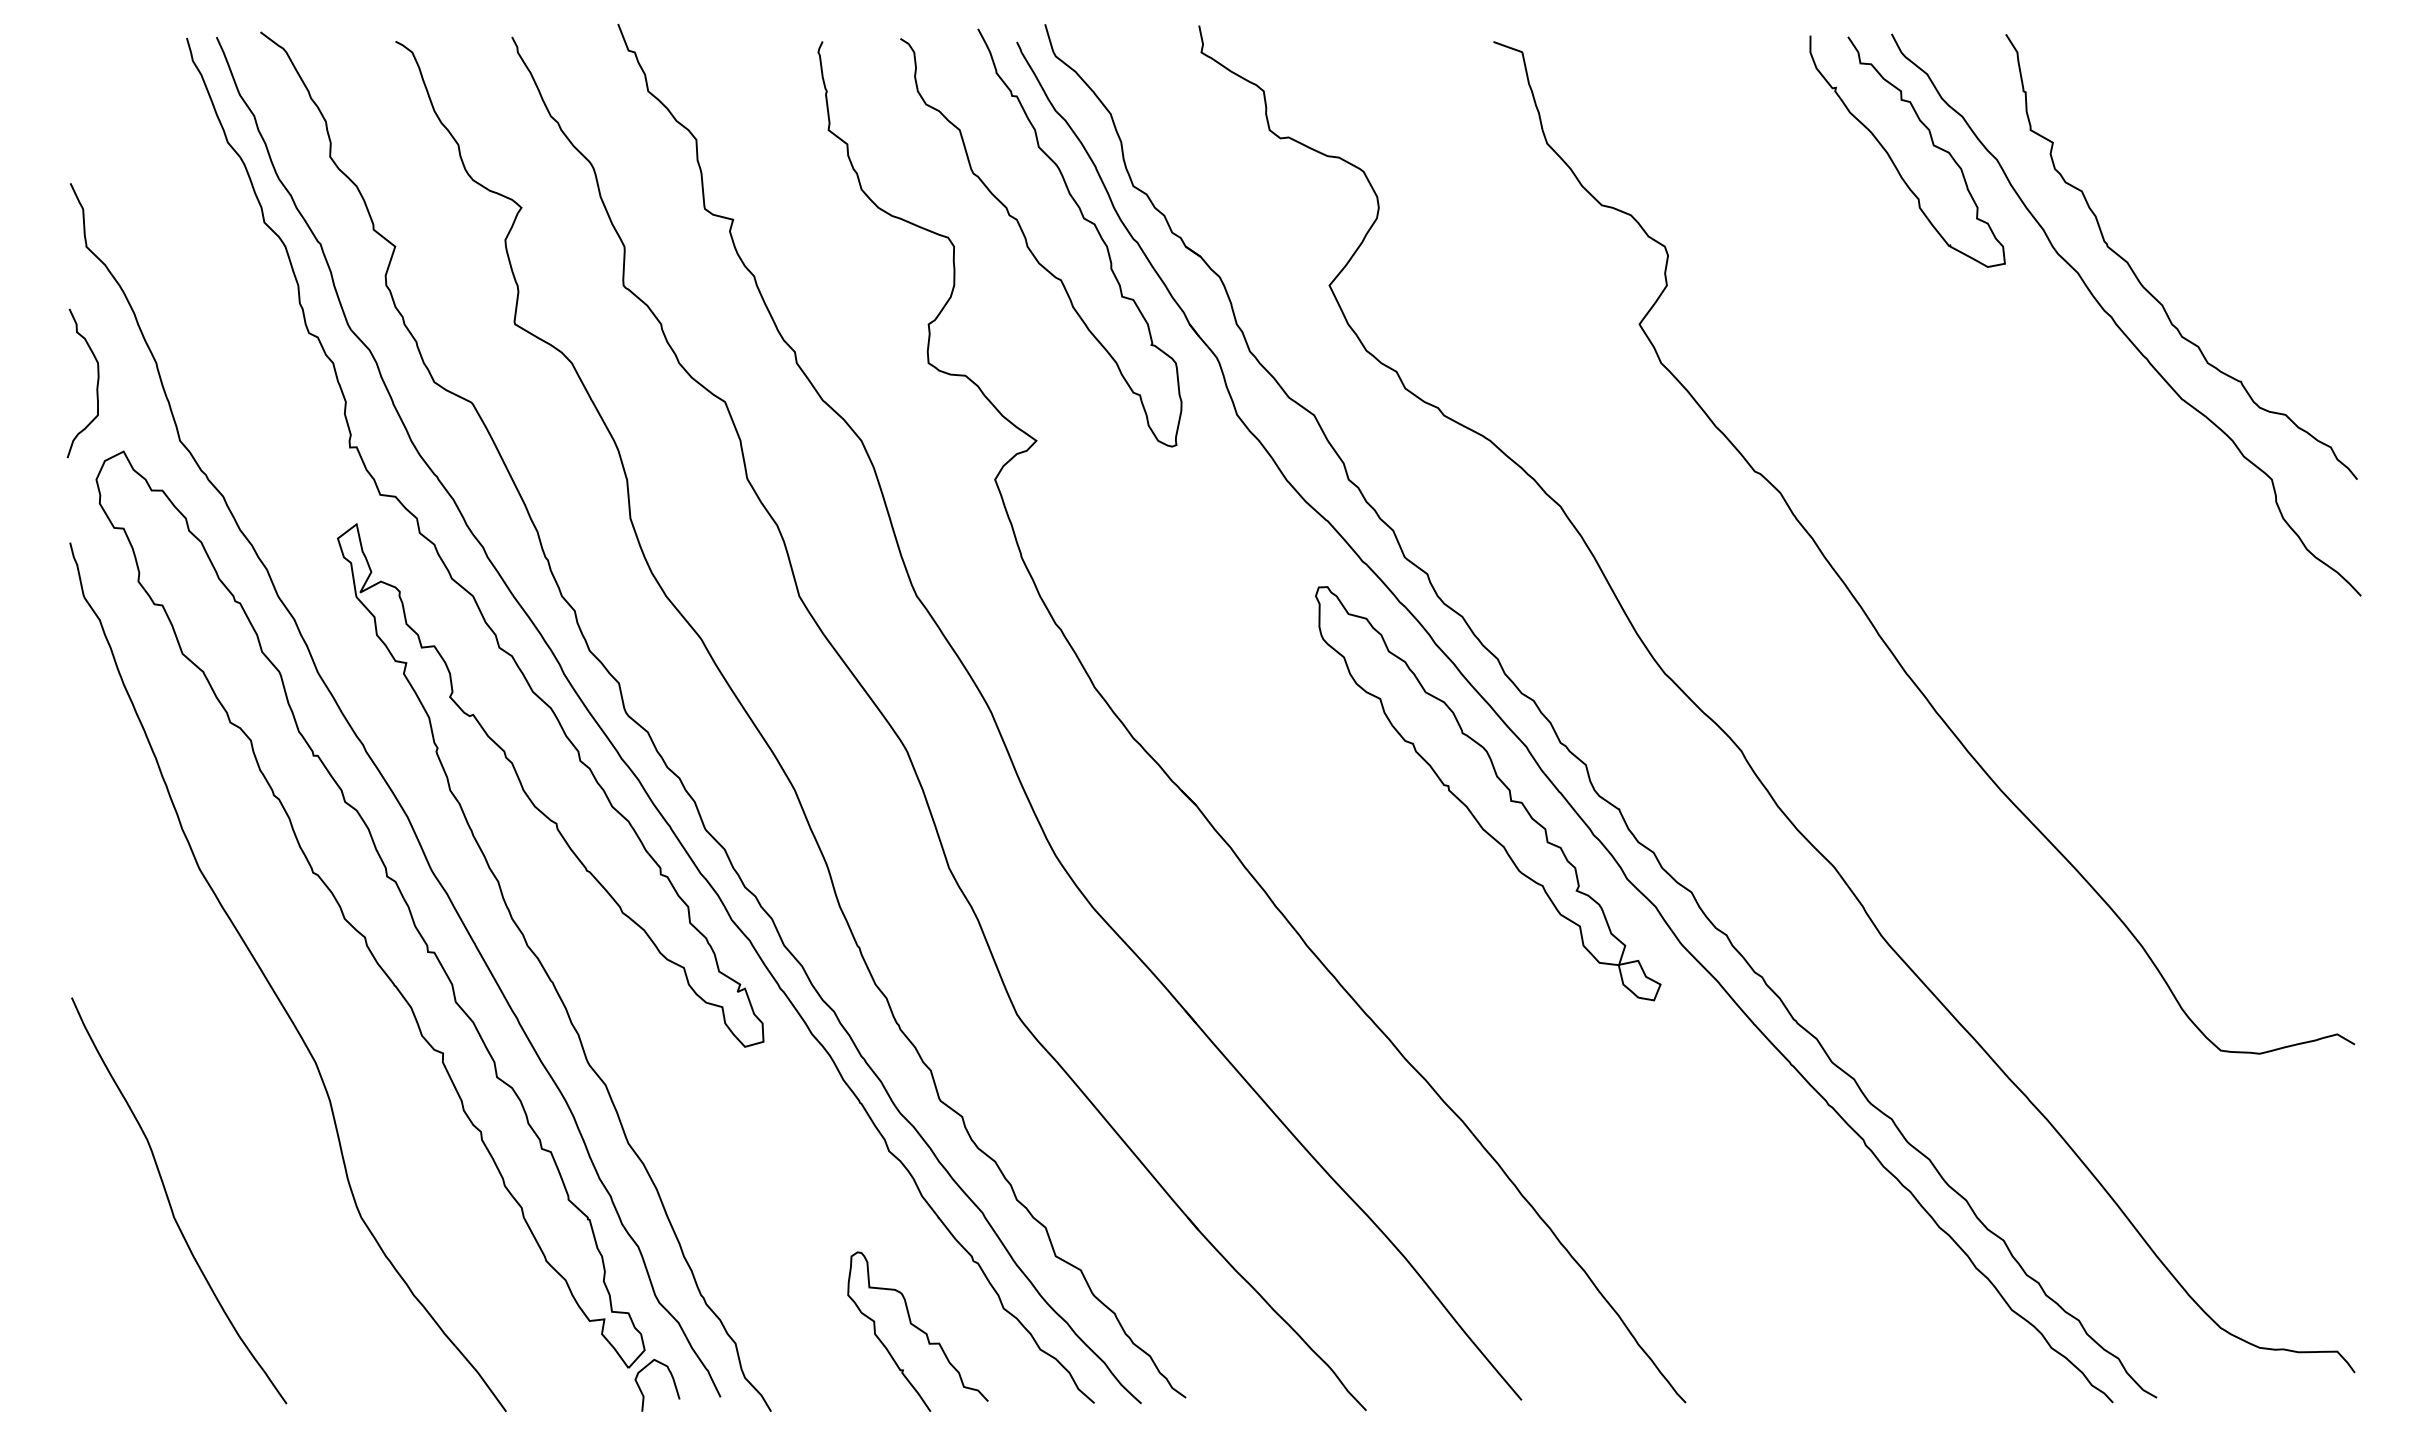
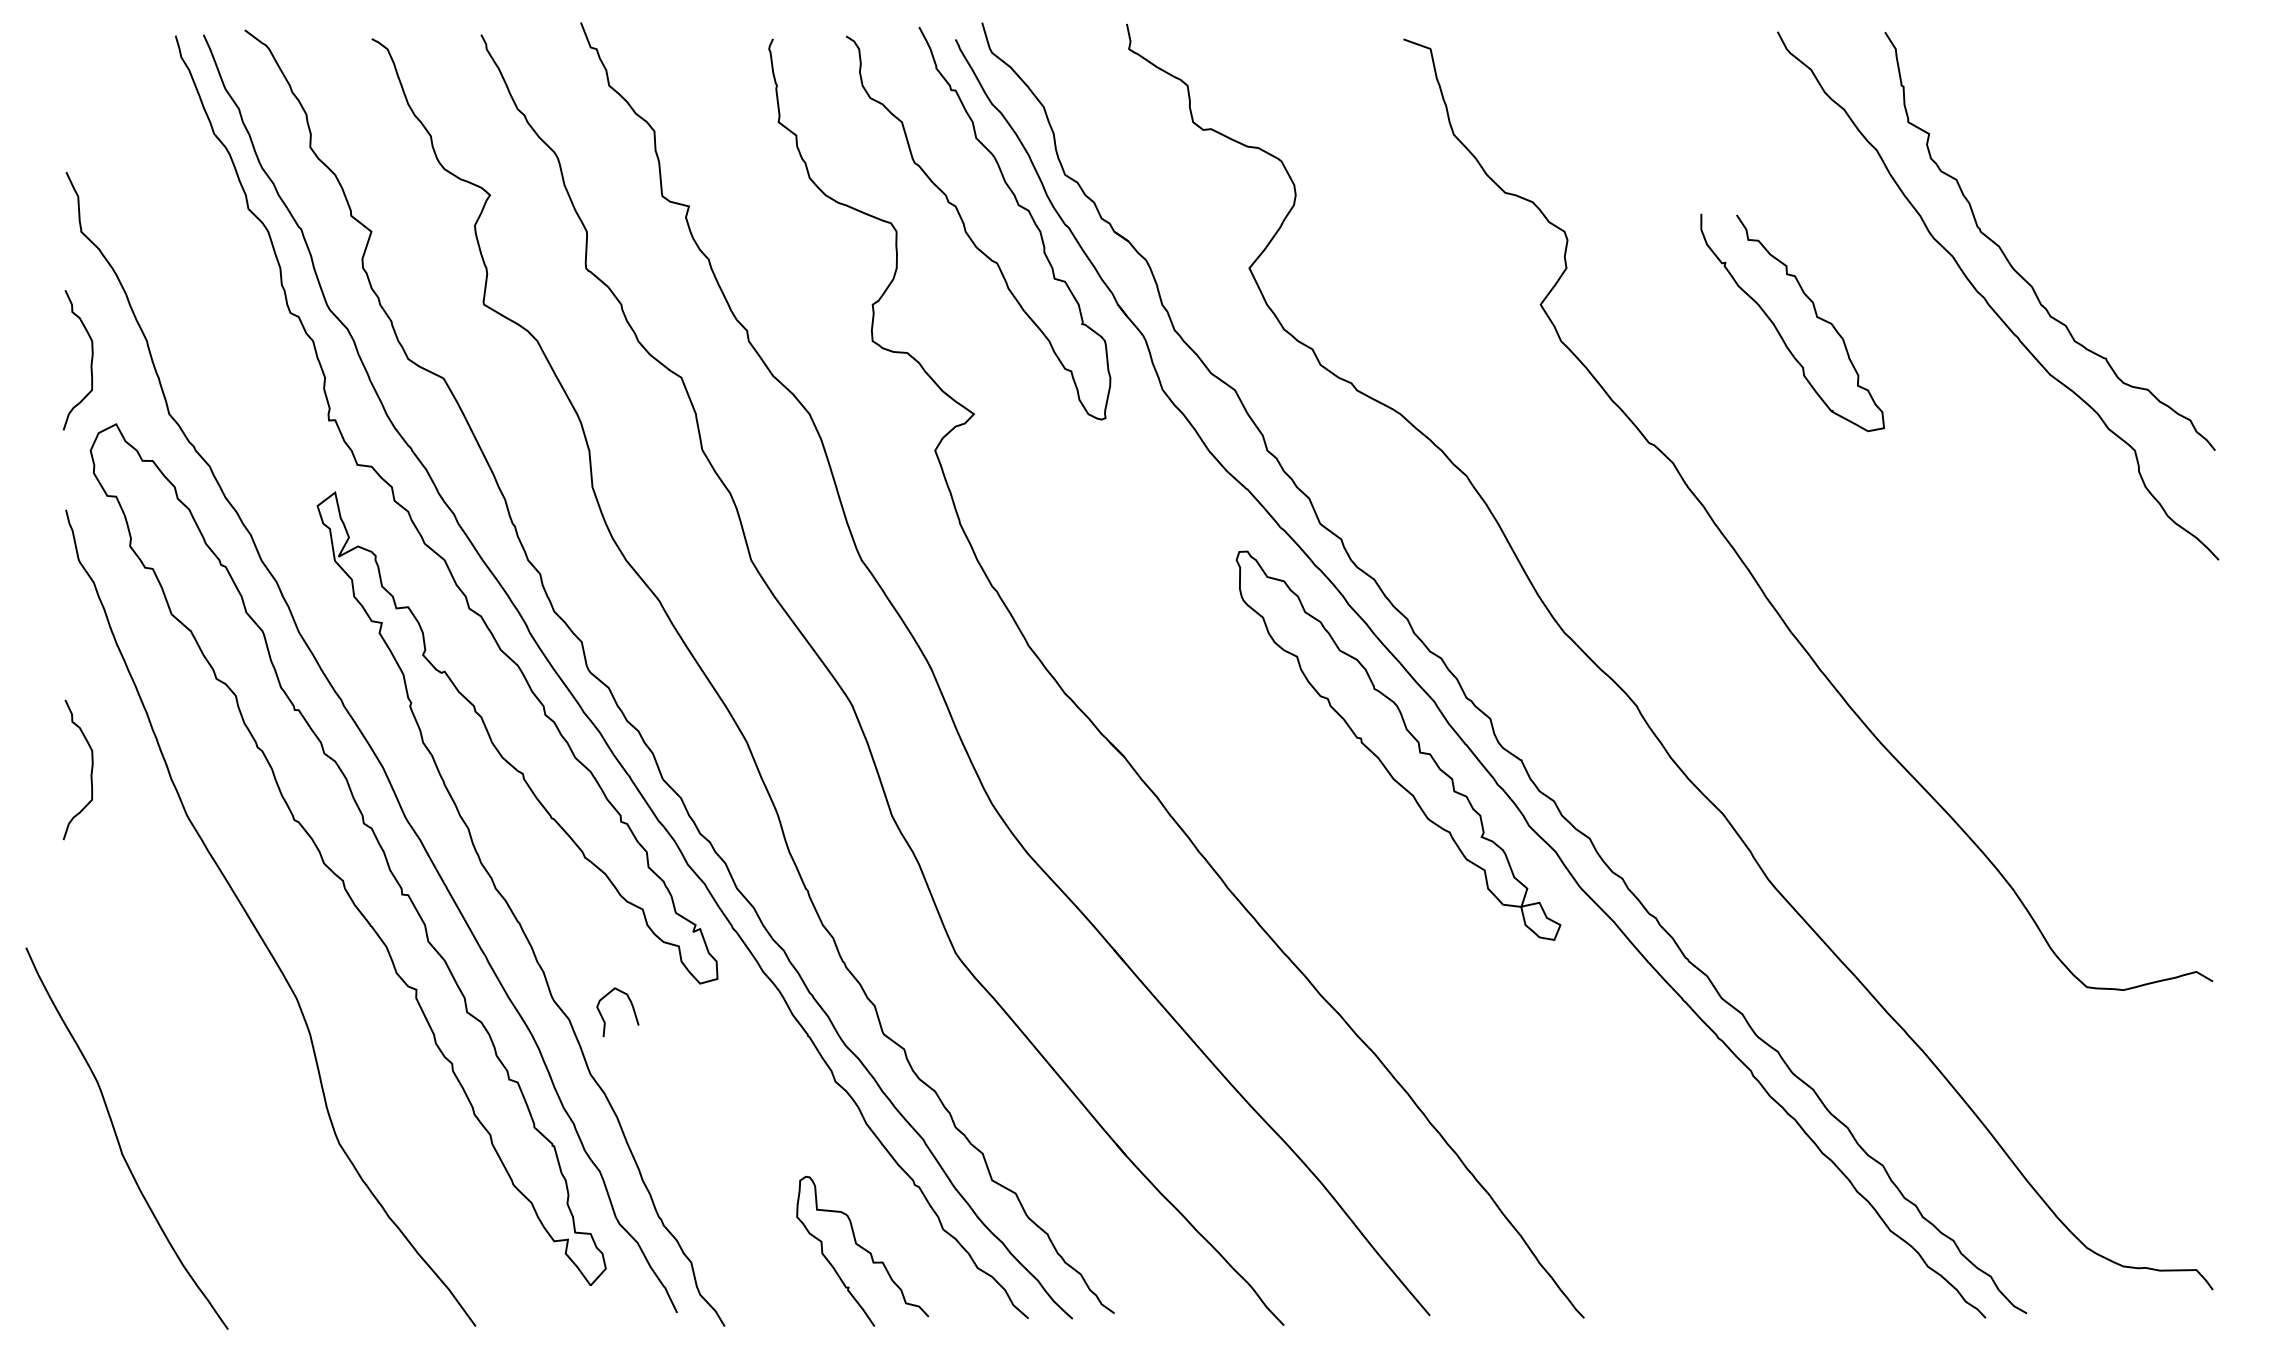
curve: (1892, 159) -> (1778, 330), moved
curve: (96, 820) -> (90, 770), added
curve: (170, 1202) -> (118, 1140), moved
curve: (671, 1377) -> (631, 1004), moved

